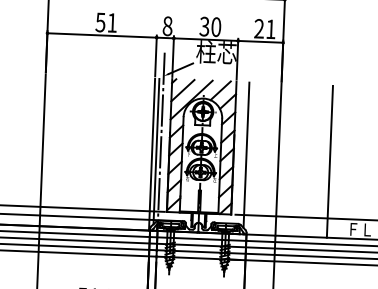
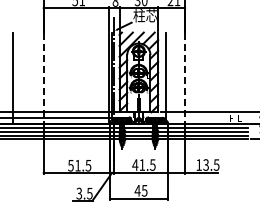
line: (42, 150) -> (43, 78), solid -> dashed
line: (278, 159) -> (185, 78), solid -> dashed
line: (330, 160) -> (216, 77), removed

